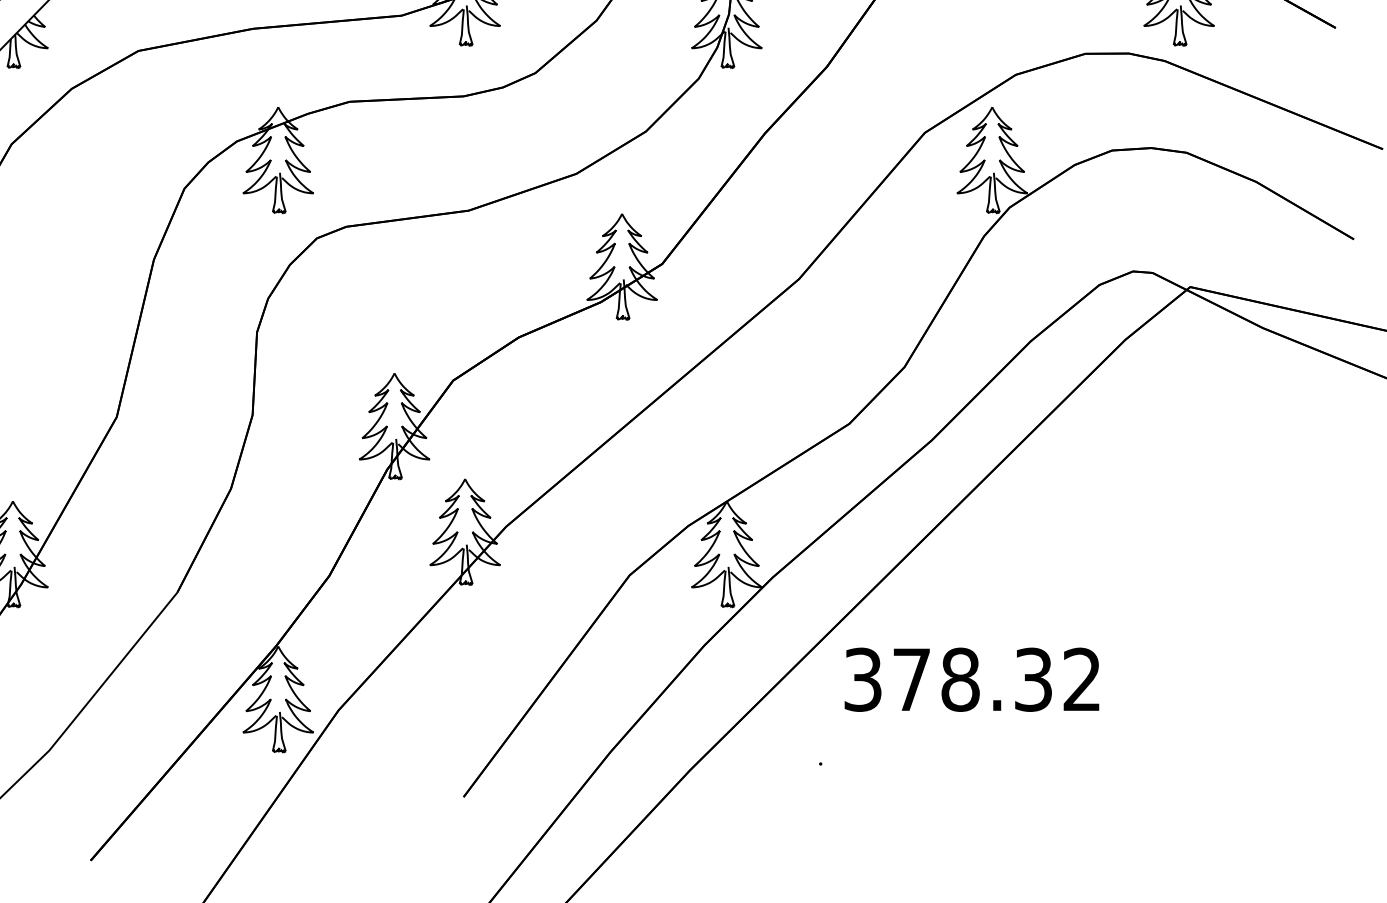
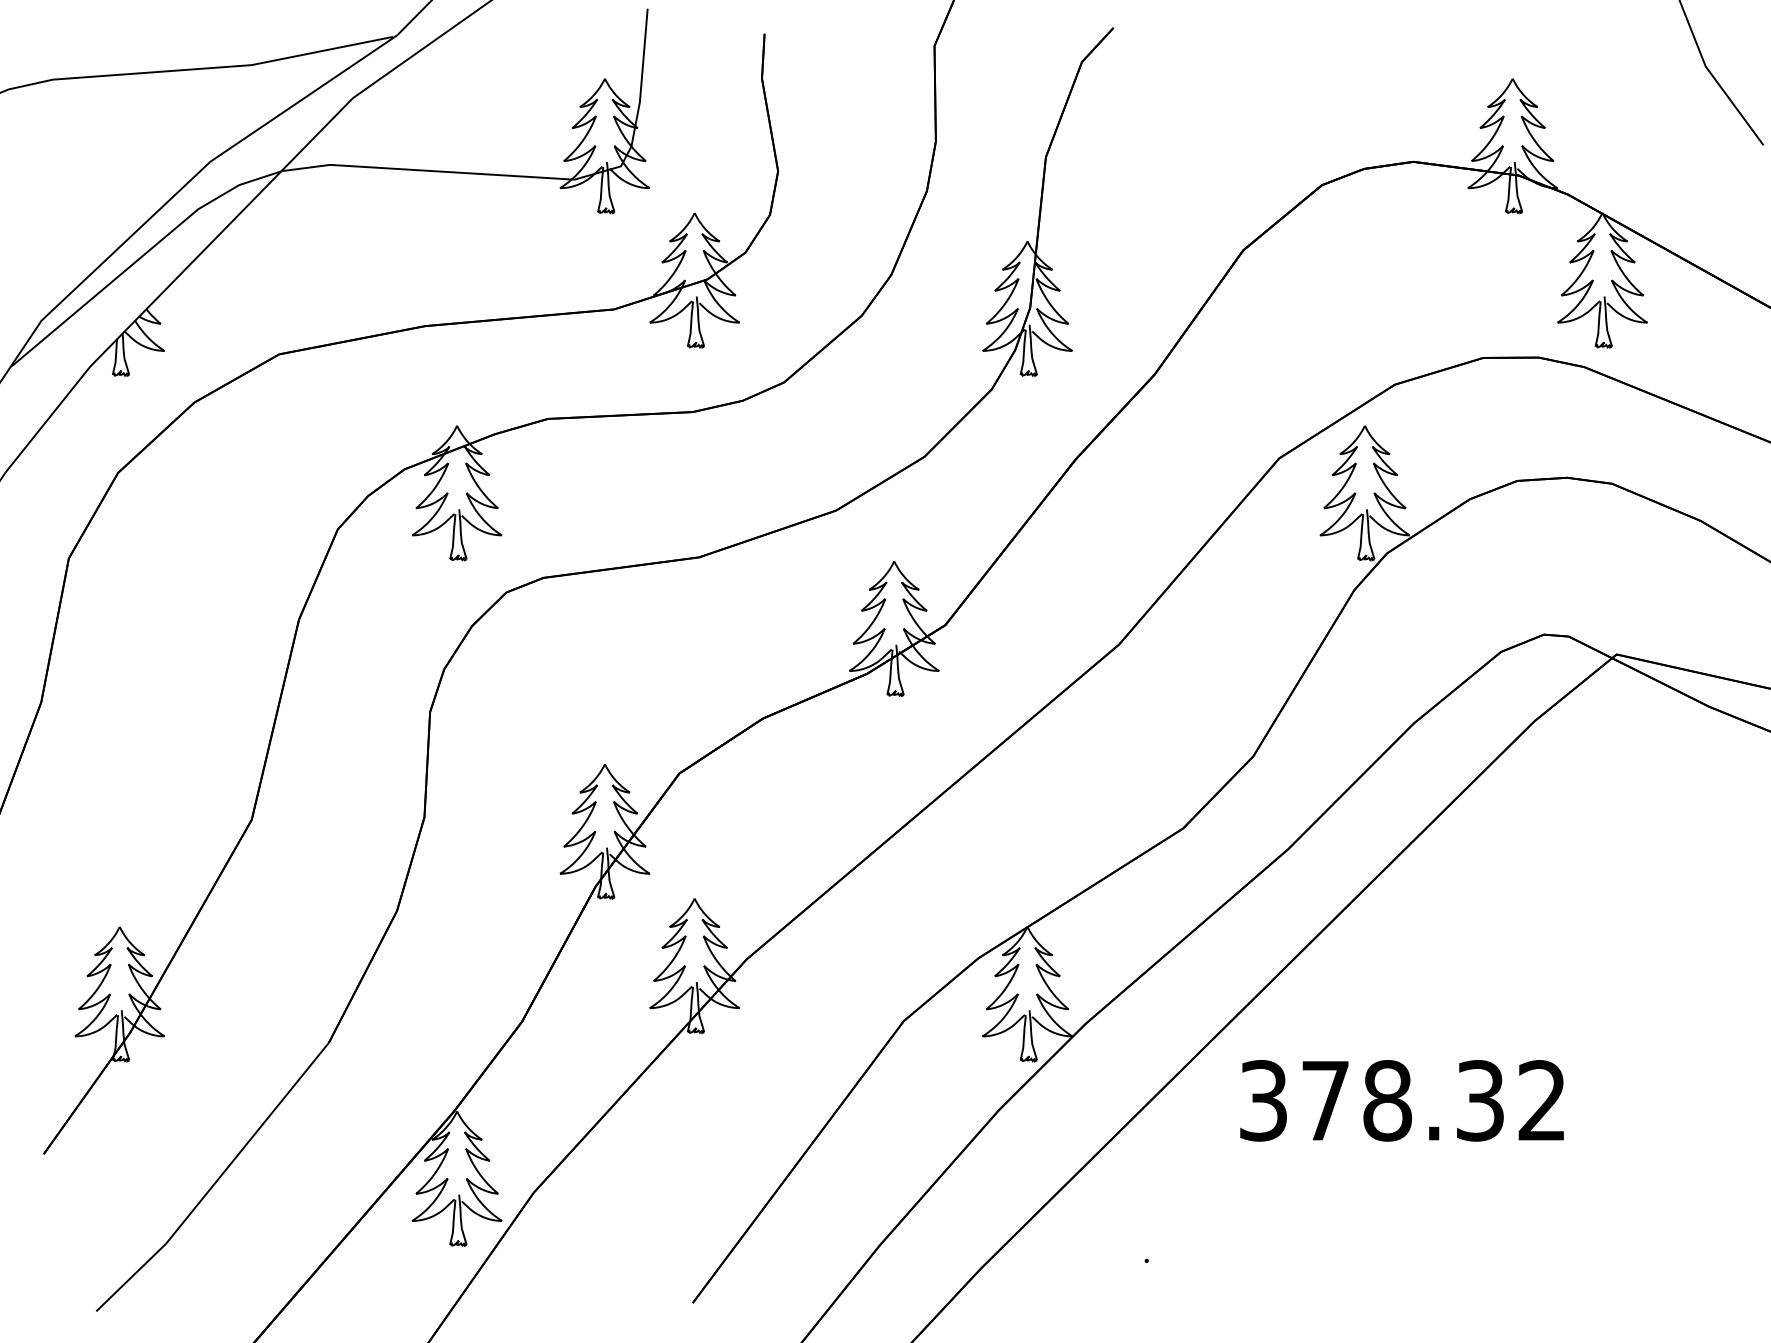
text: (971, 679) -> (1401, 1100), moved

